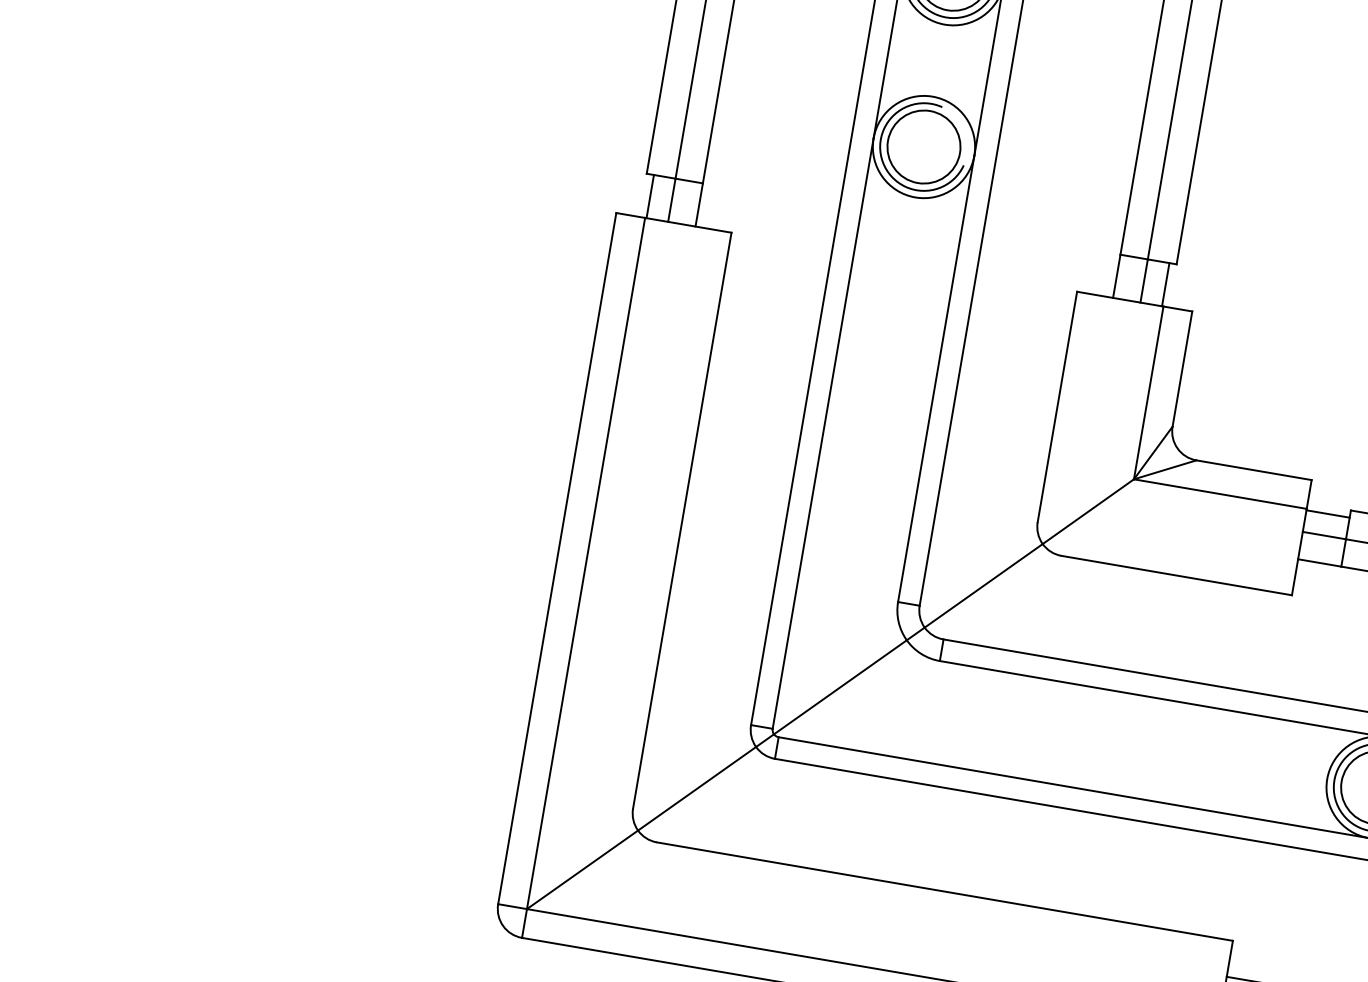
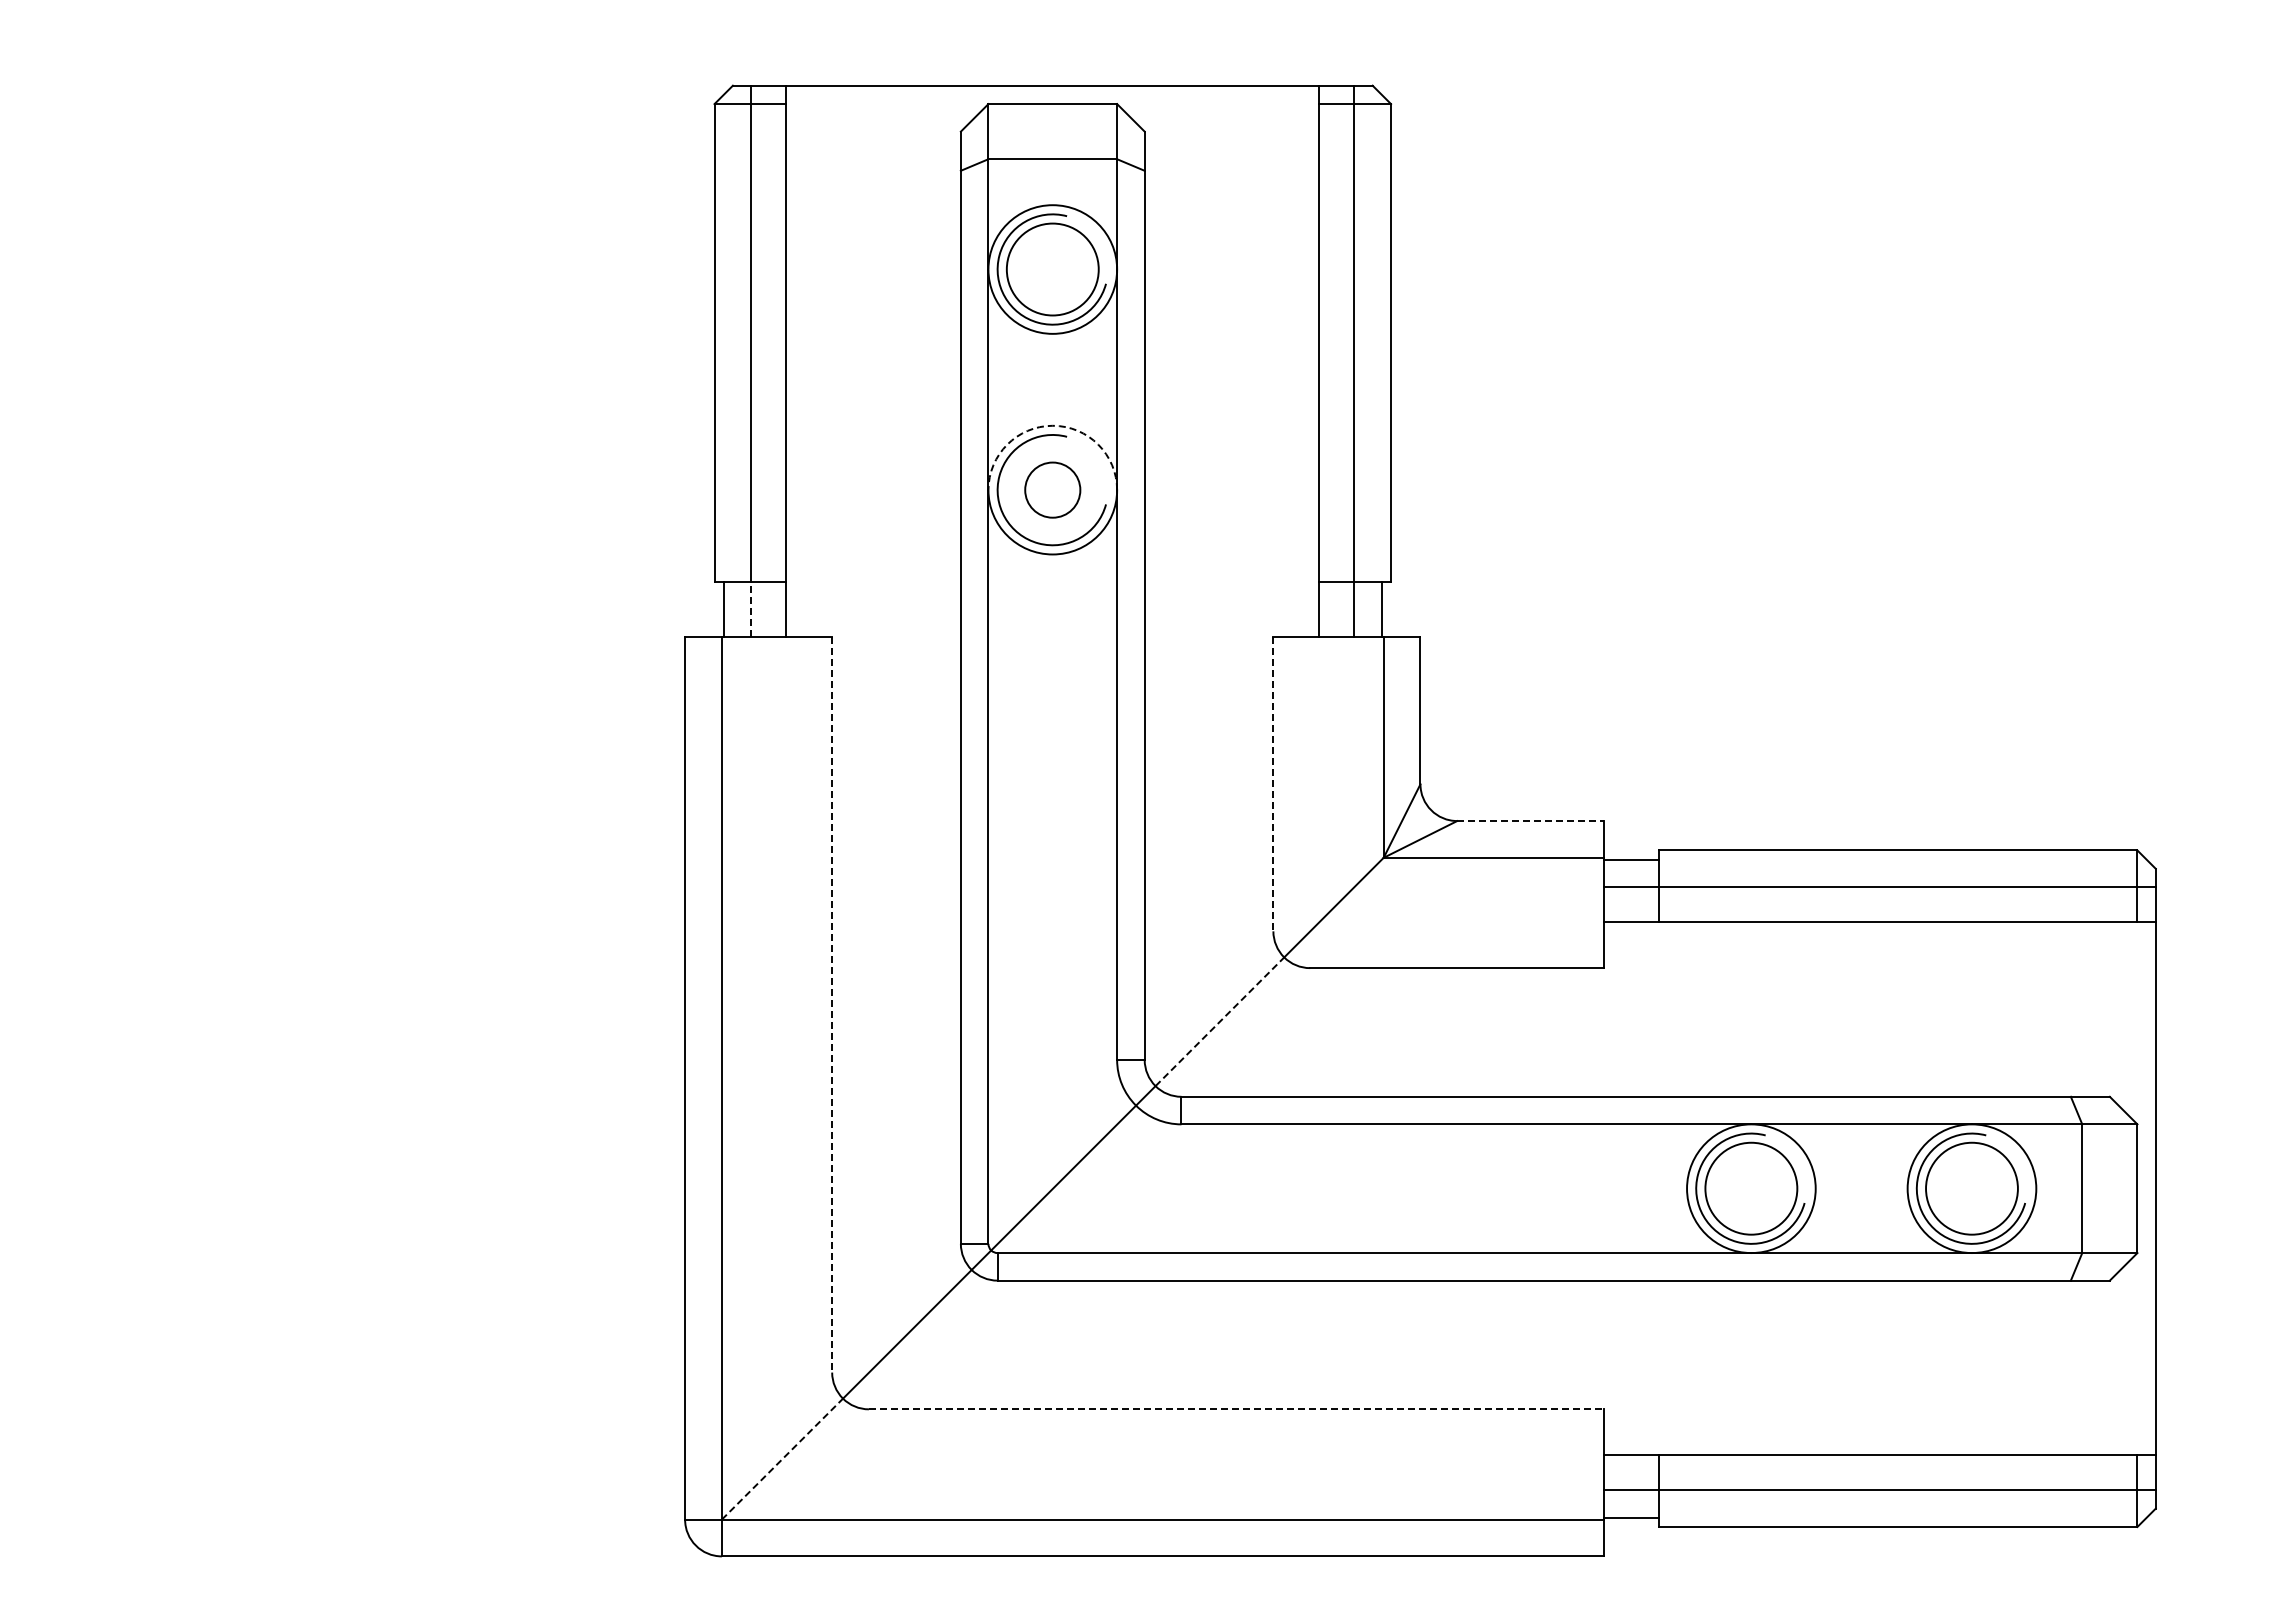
arc: (932, 96) -> (1052, 425), solid -> dashed
circle: (923, 147) -> (1052, 490), size x0.6
line: (672, 200) -> (751, 609), solid -> dashed
line: (1057, 407) -> (1273, 784), solid -> dashed
line: (1253, 470) -> (1530, 821), solid -> dashed
line: (682, 520) -> (832, 1004), solid -> dashed
line: (983, 585) -> (1219, 1021), solid -> dashed
line: (582, 870) -> (782, 1459), solid -> dashed
line: (944, 891) -> (1236, 1409), solid -> dashed

